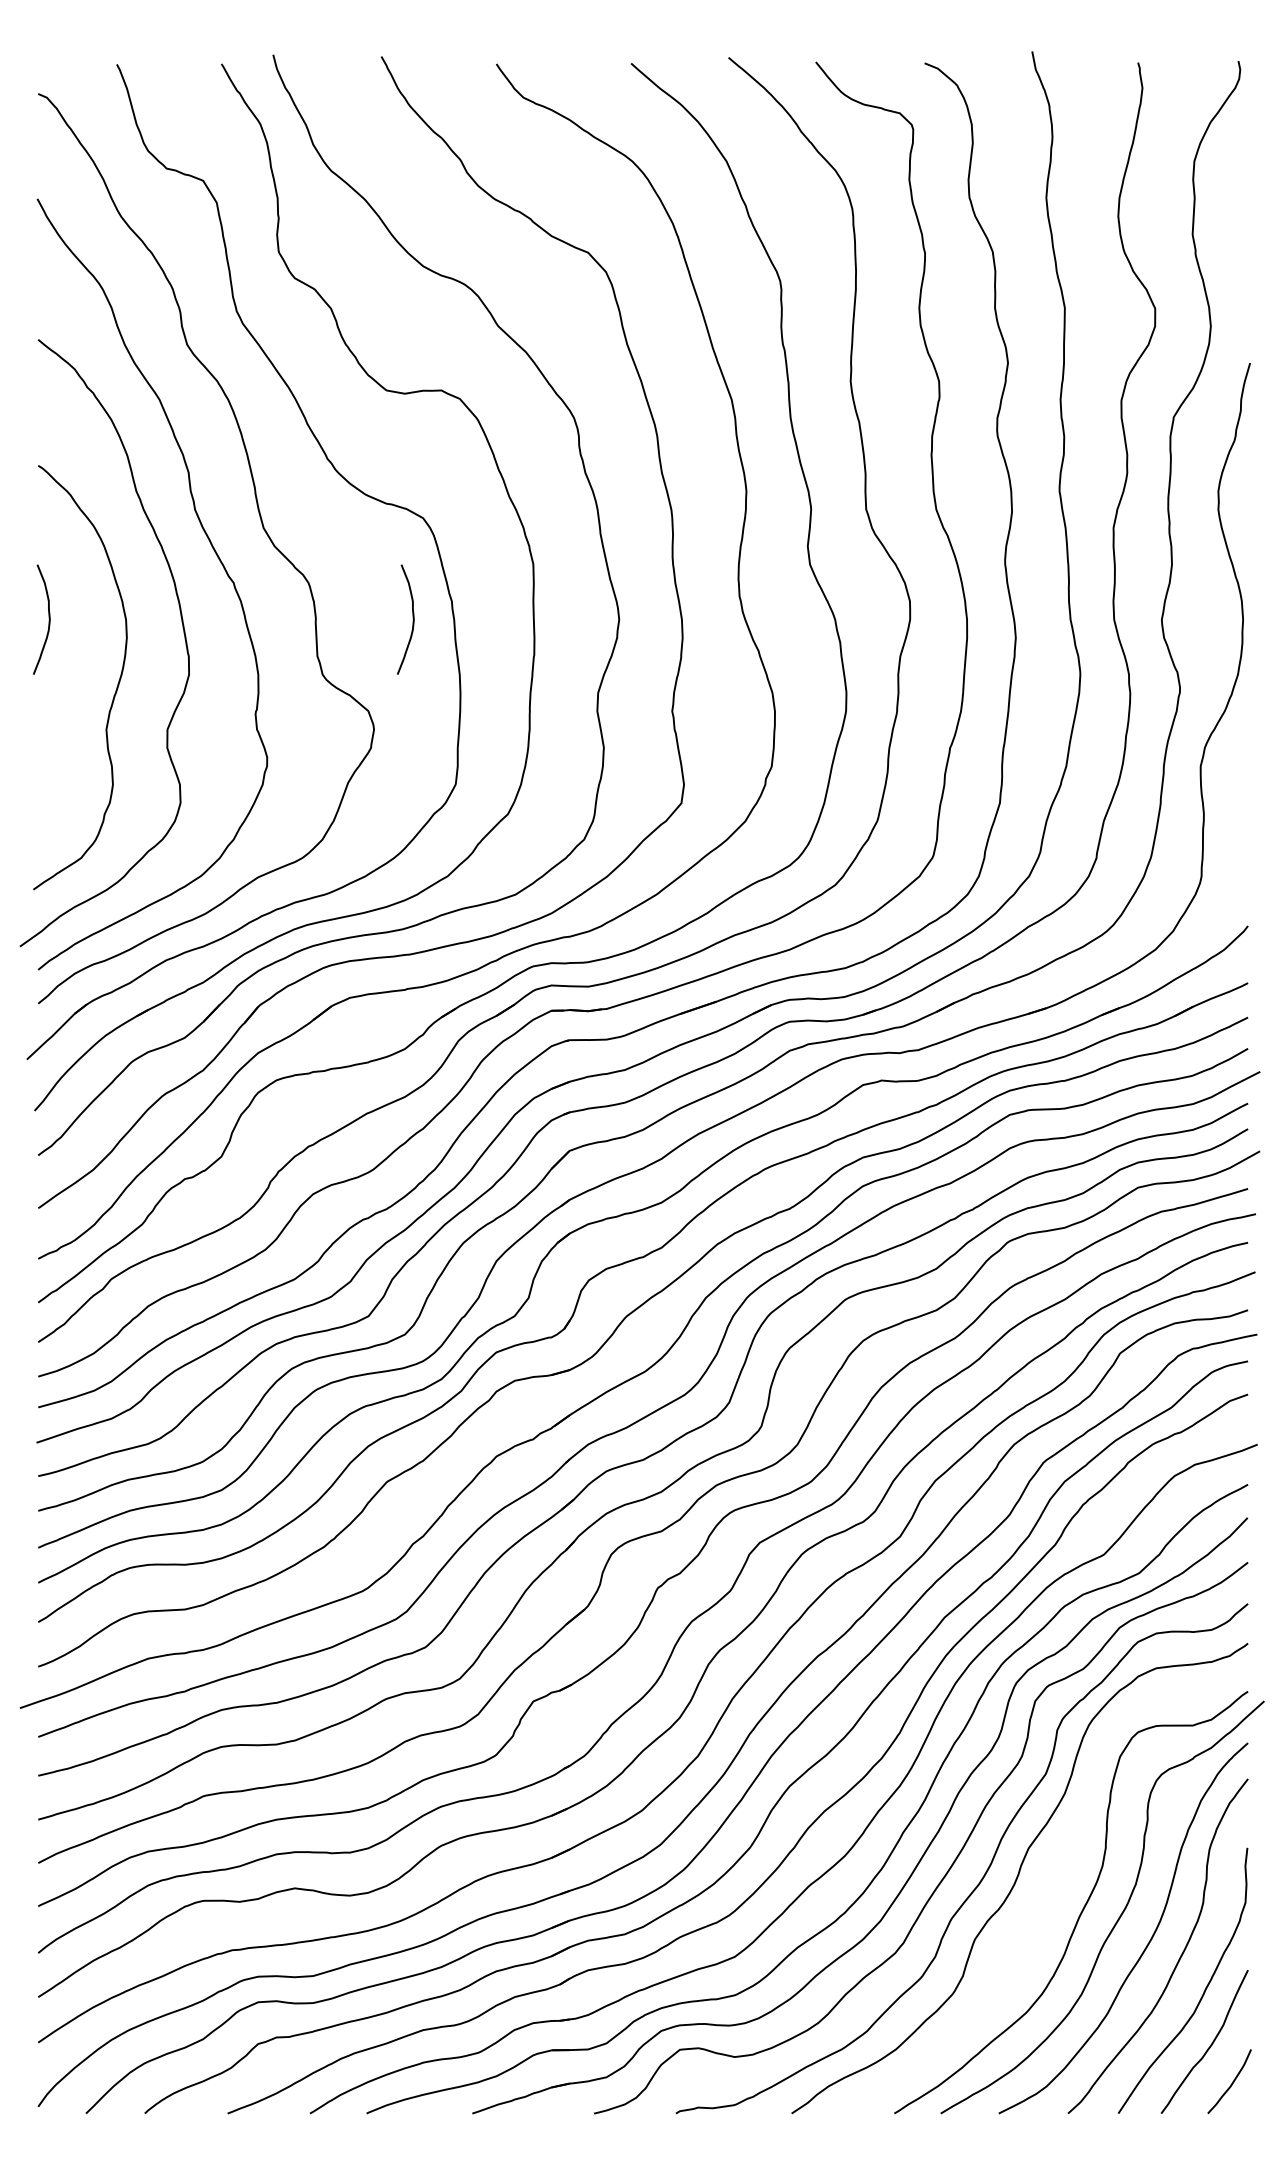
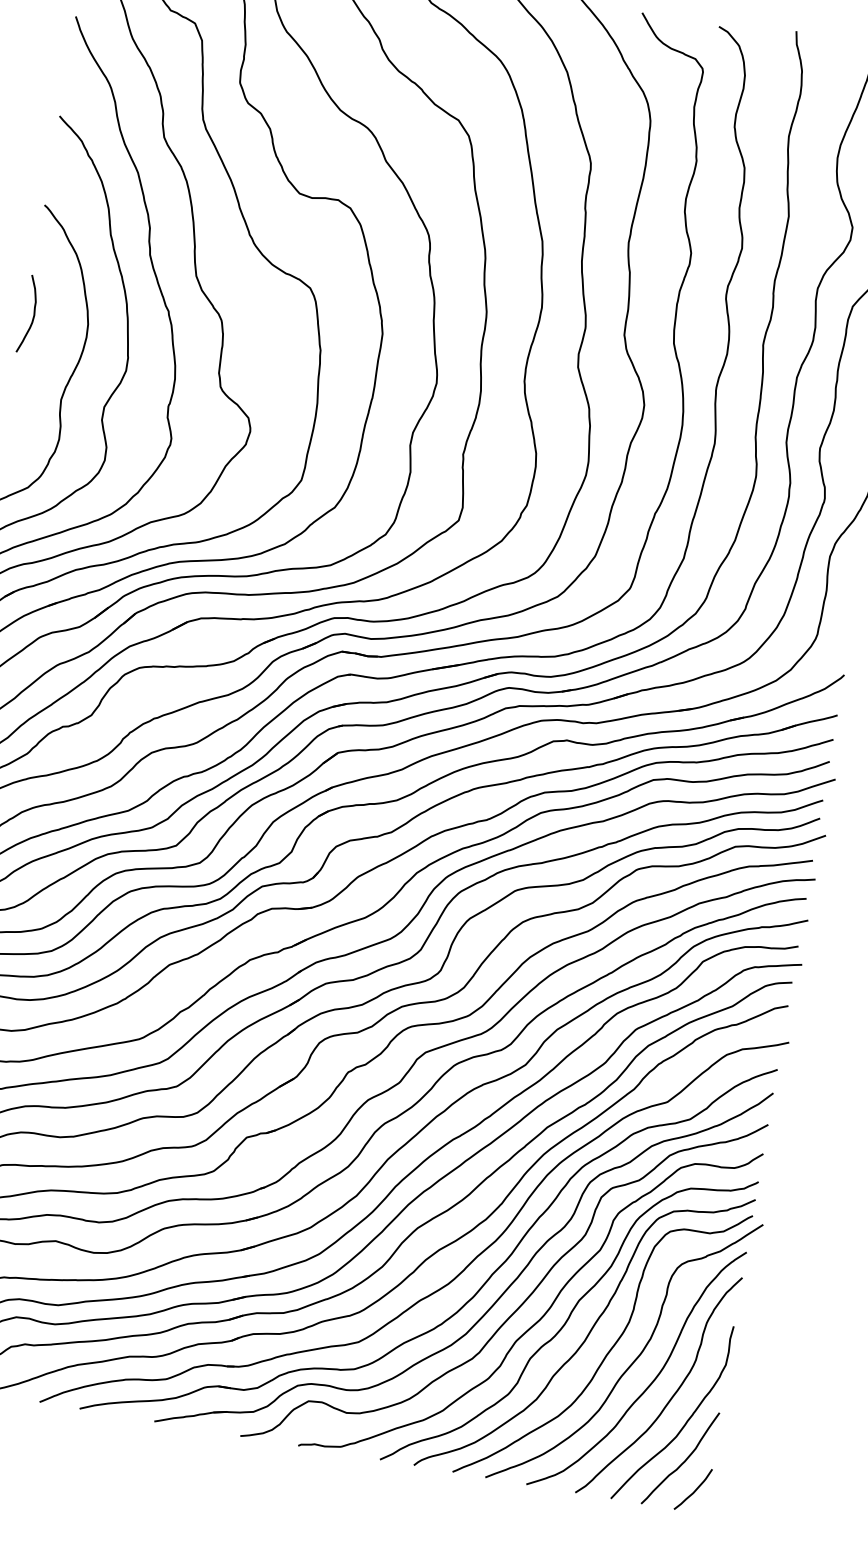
curve: (412, 618) -> (290, 357), removed
curve: (1048, 1892) -> (587, 1334), added

